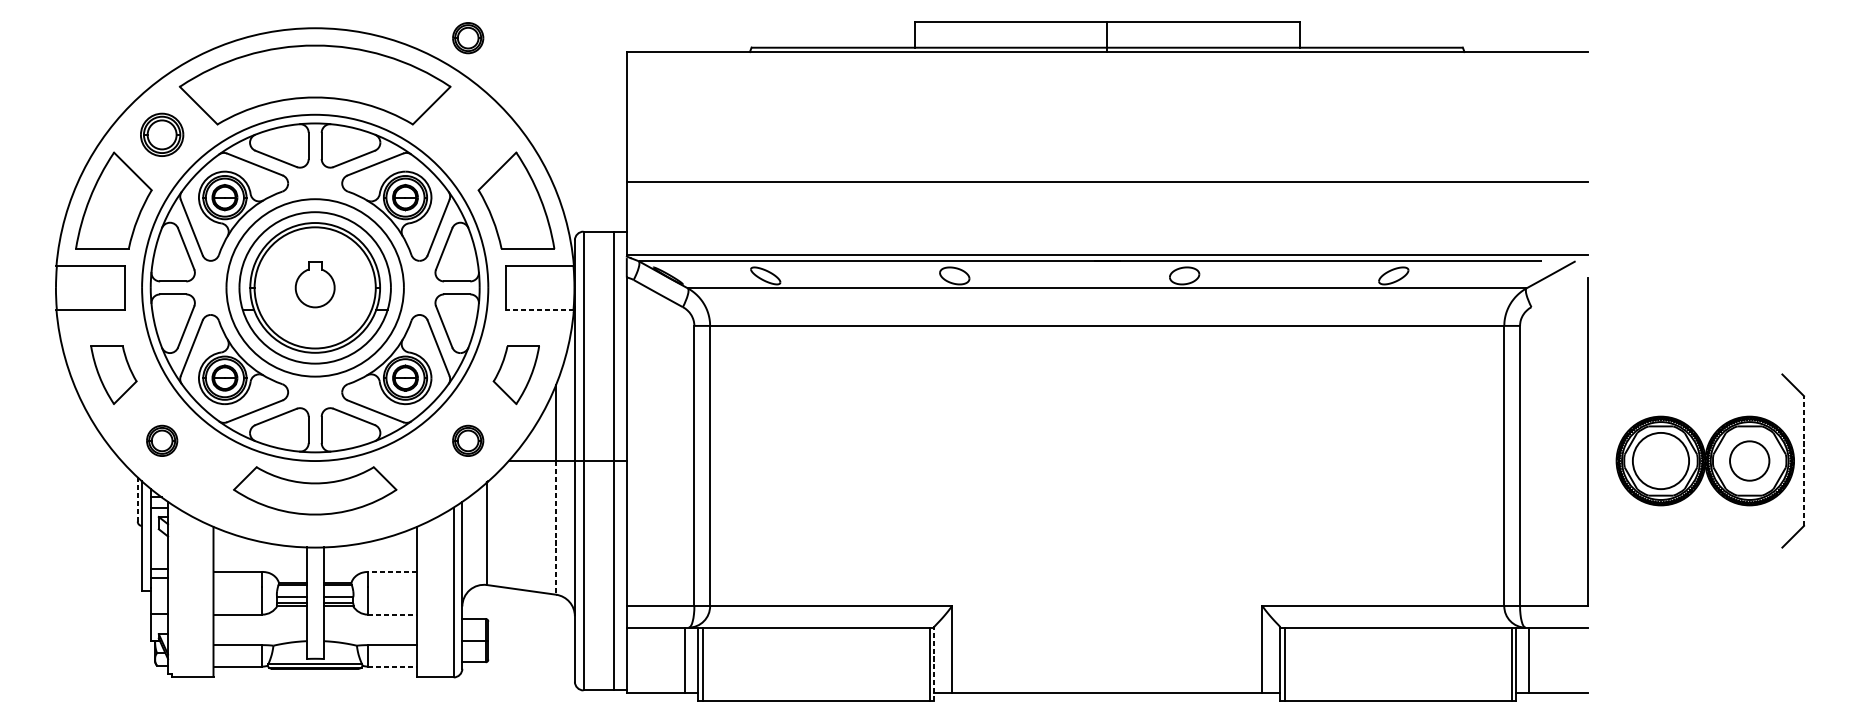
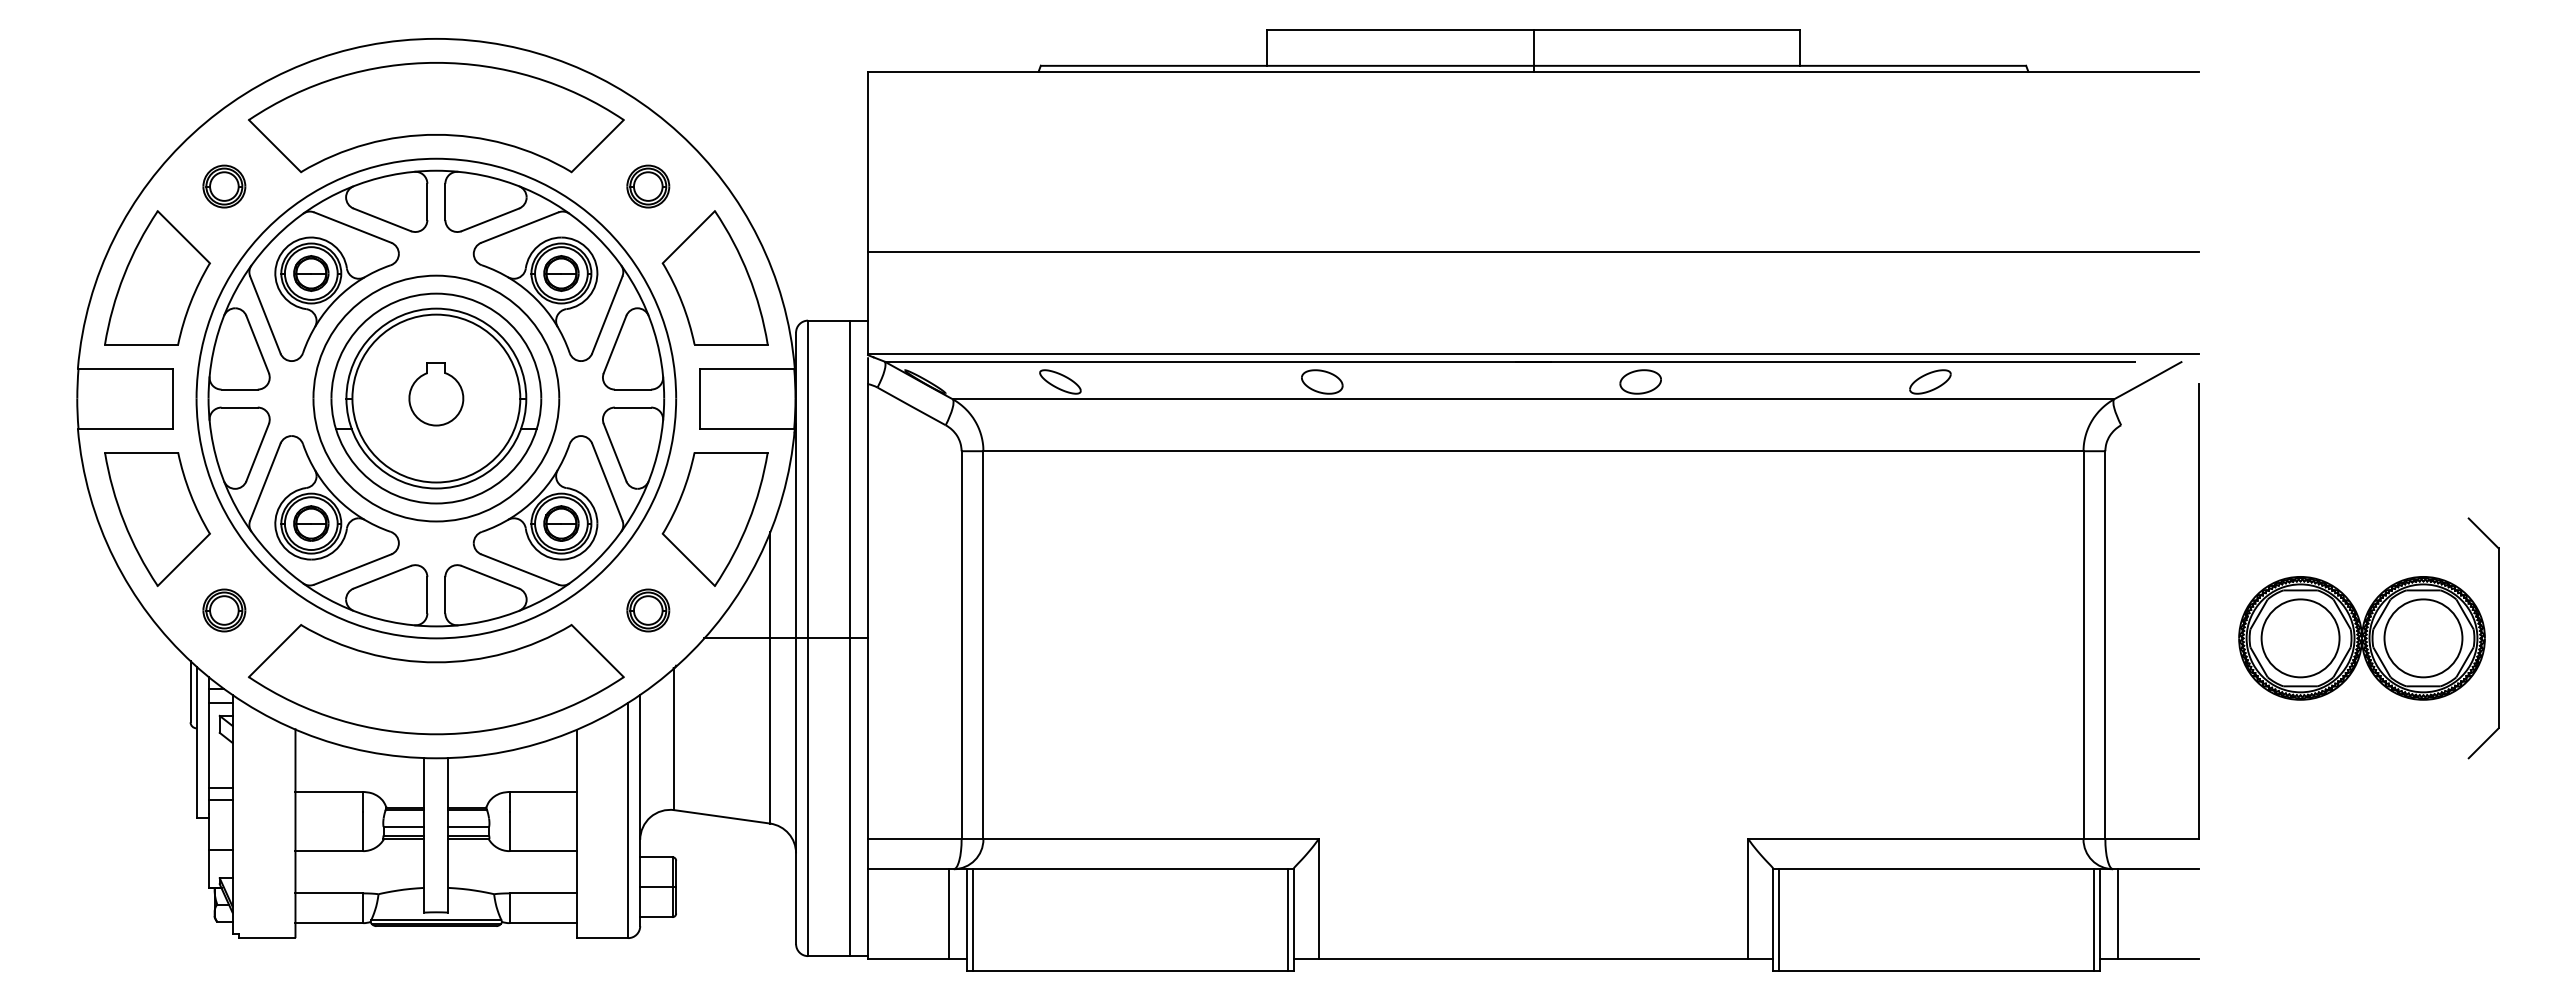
part: (468, 38) -> (648, 186), moved
part: (162, 134) -> (224, 186), size x0.71
line: (539, 309) -> (747, 428), dashed -> solid
part: (113, 375) -> (157, 519), size x1.67
part: (515, 375) -> (714, 519), size x1.67
circle: (1749, 461) -> (2423, 638), size x1.43
line: (1803, 461) -> (2498, 638), dashed -> solid
part: (315, 490) -> (436, 679), size x1.67
line: (137, 499) -> (190, 691), dashed -> solid
line: (556, 527) -> (770, 730), dashed -> solid
line: (392, 571) -> (543, 791), dashed -> solid
line: (392, 614) -> (543, 851), dashed -> solid
line: (933, 664) -> (1293, 920), dashed -> solid
line: (392, 666) -> (543, 923), dashed -> solid

